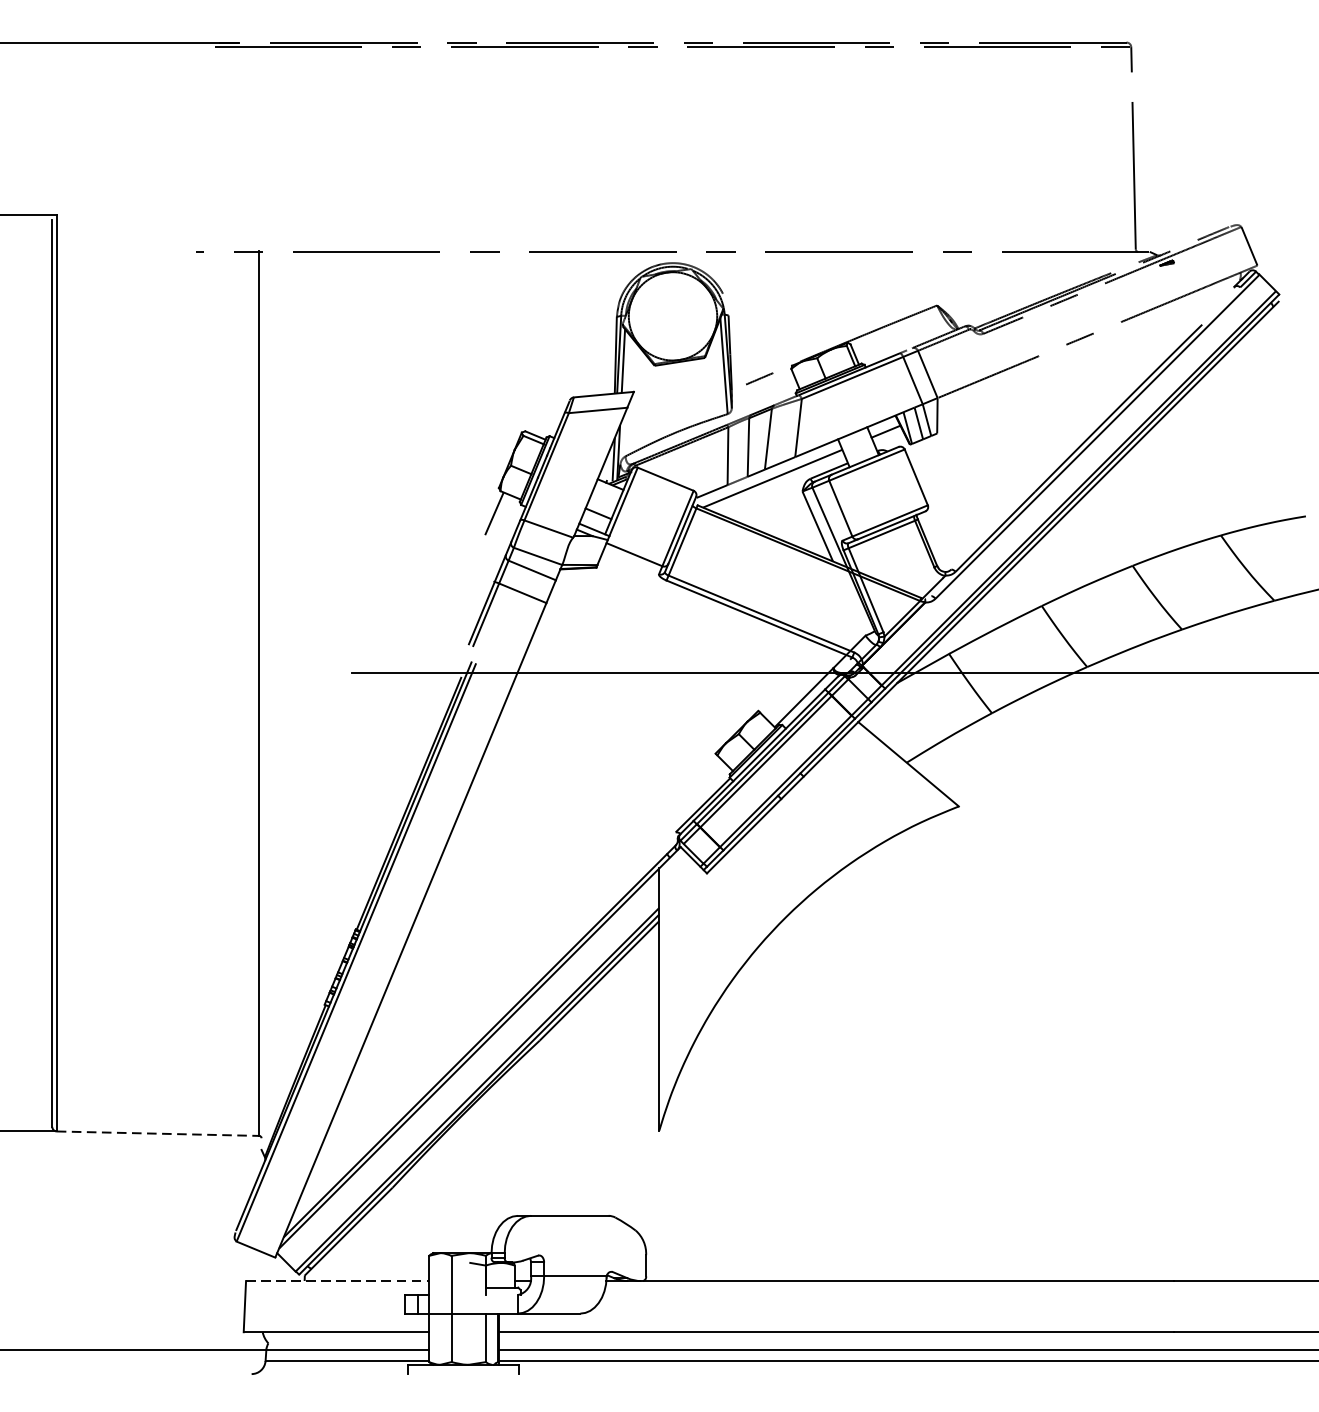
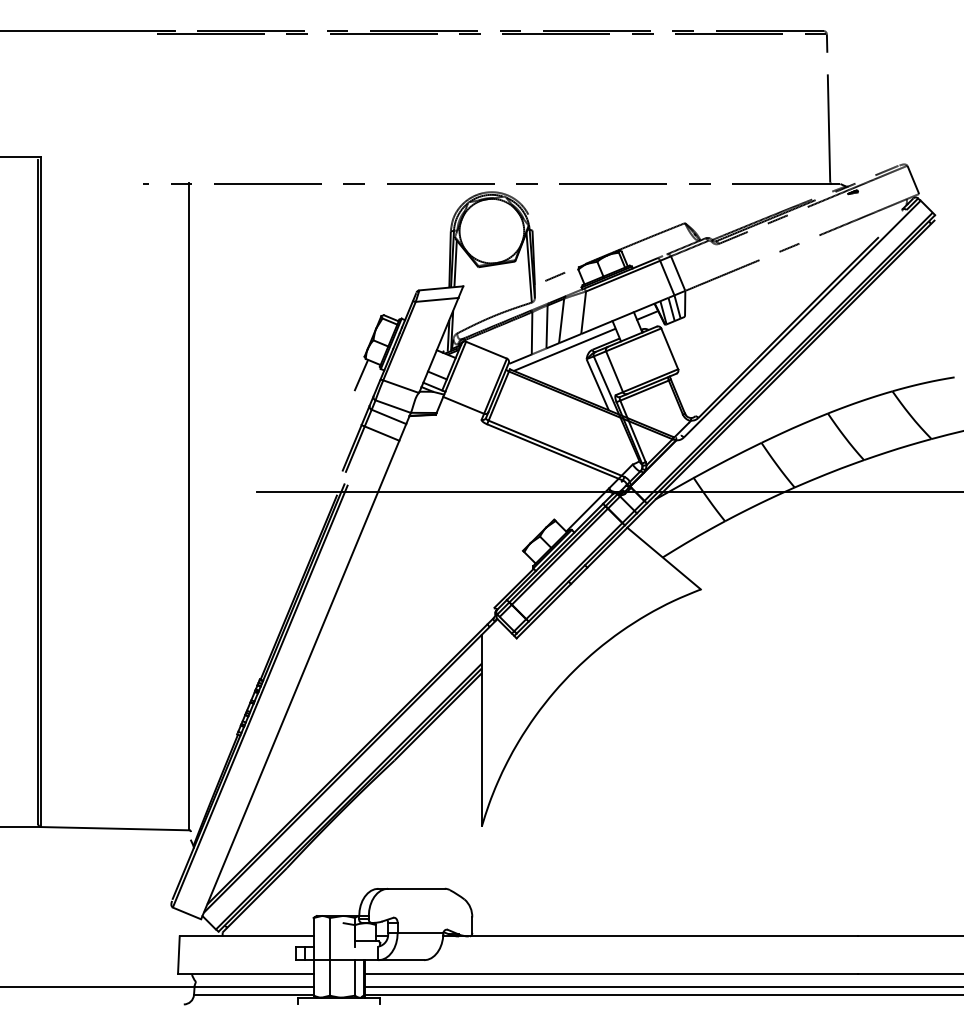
line: (158, 1133) -> (115, 828), dashed -> solid
line: (337, 1281) -> (246, 936), dashed -> solid

